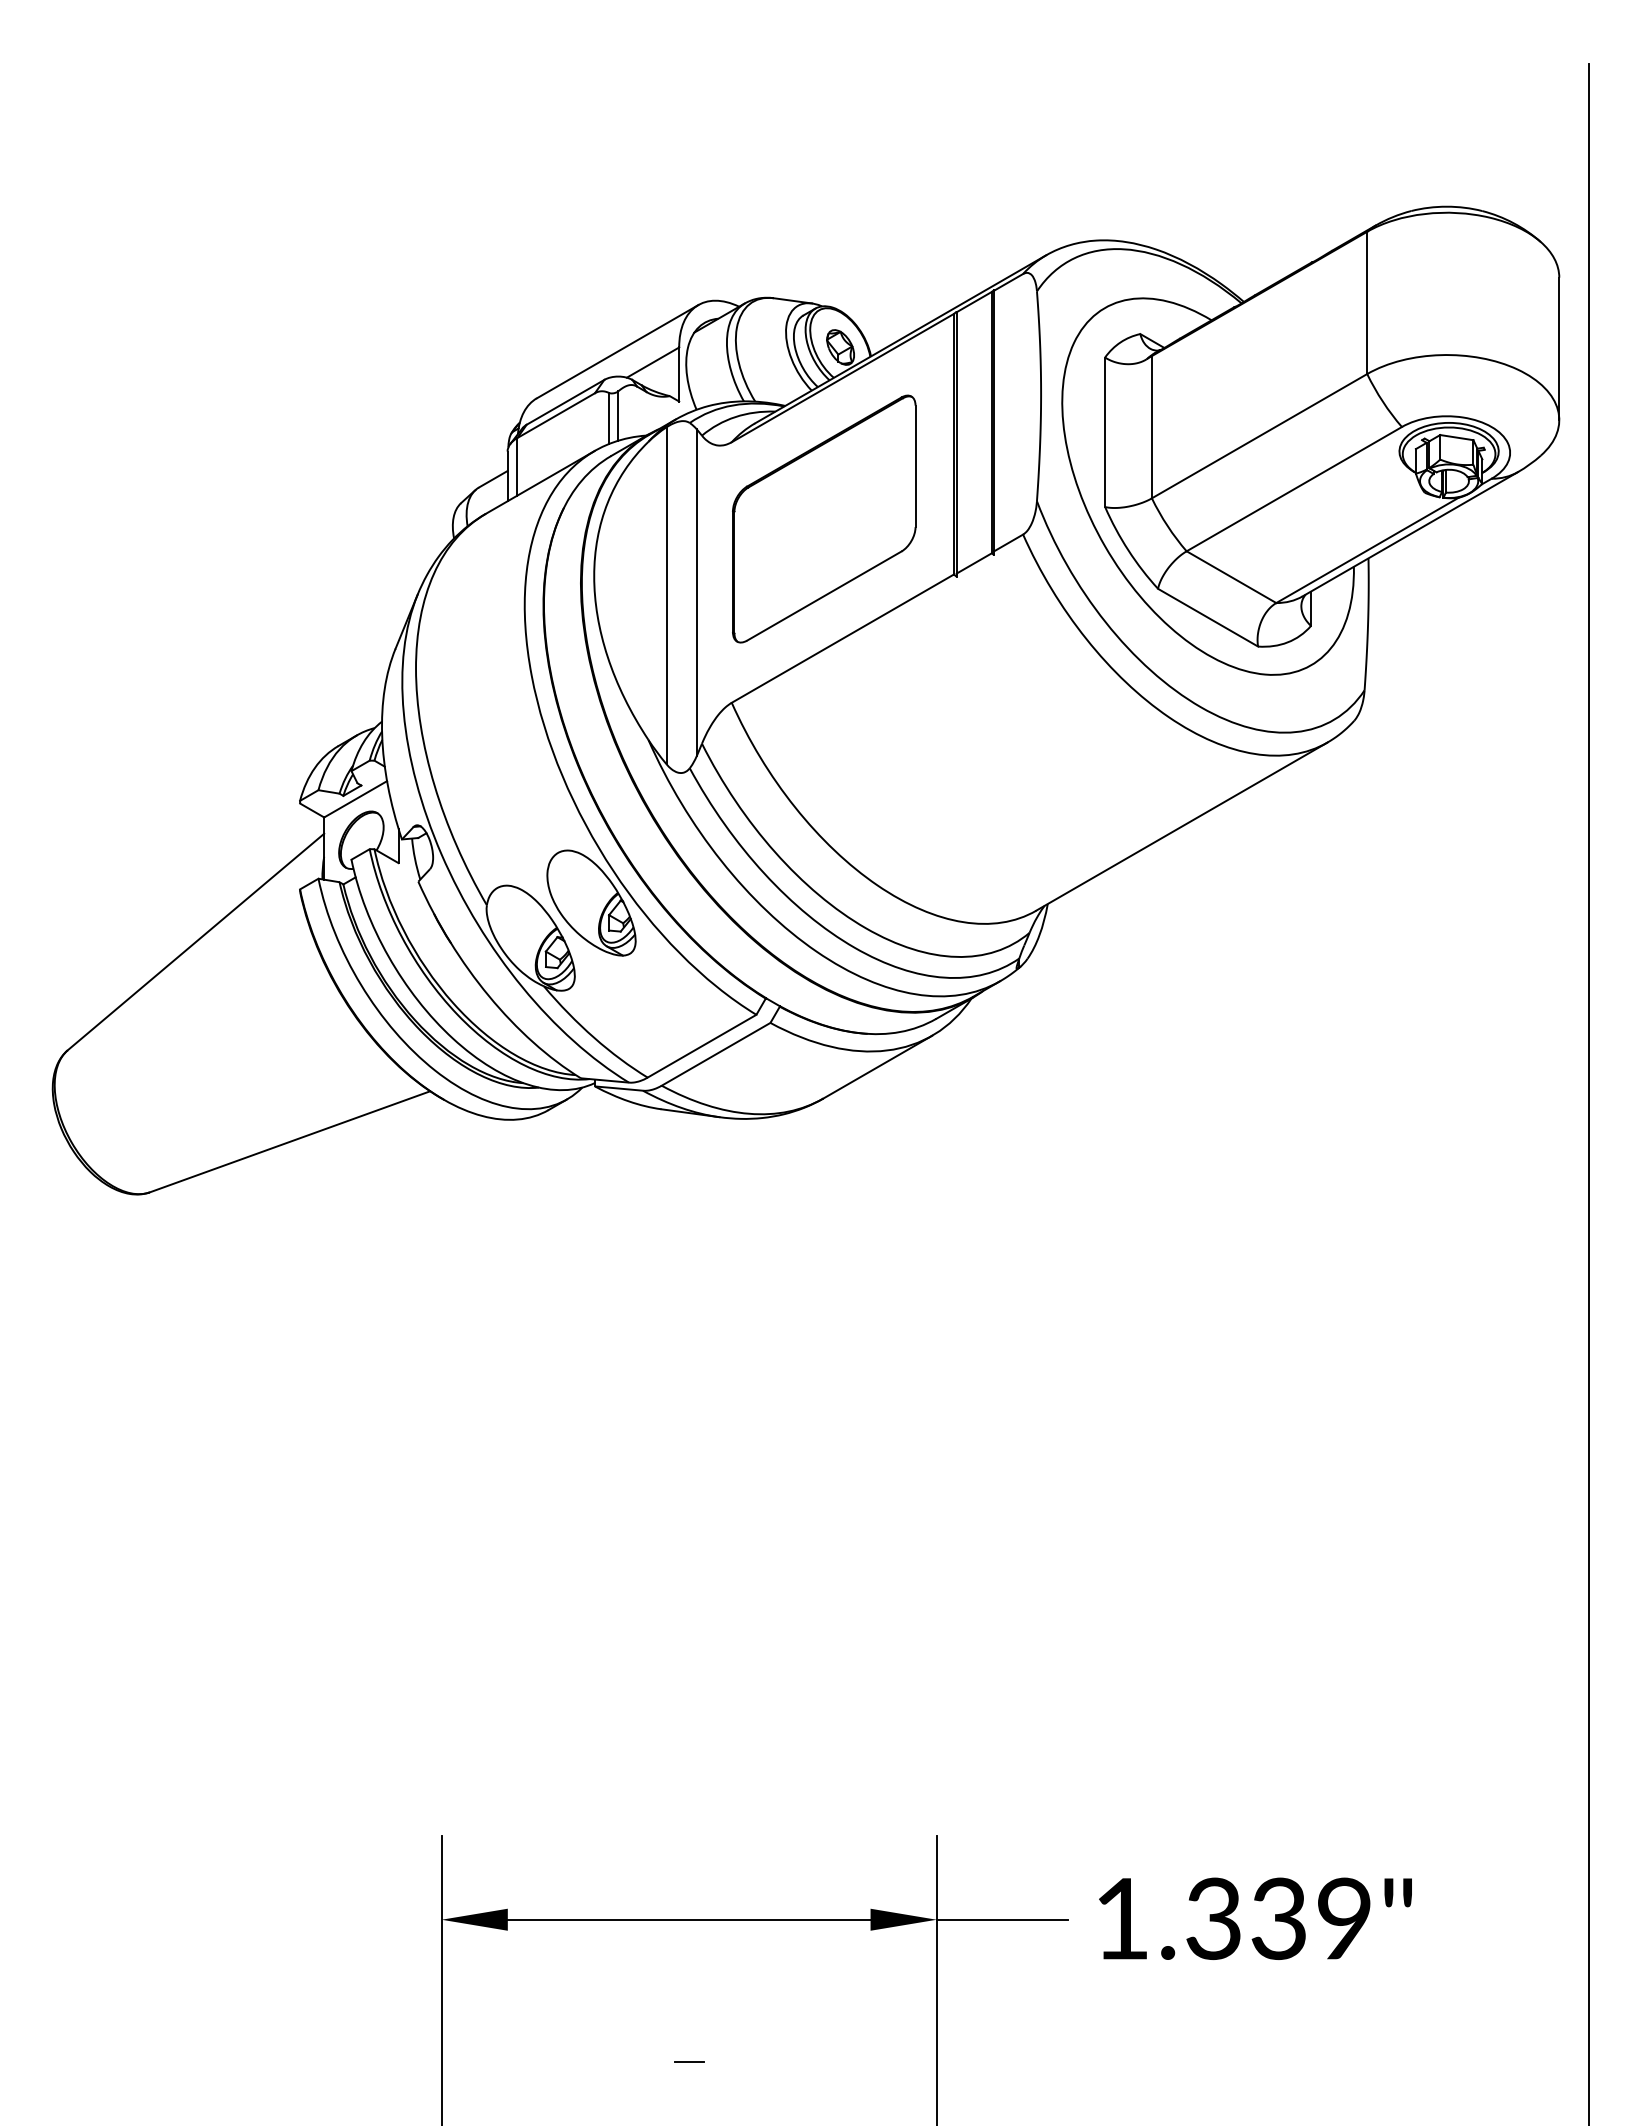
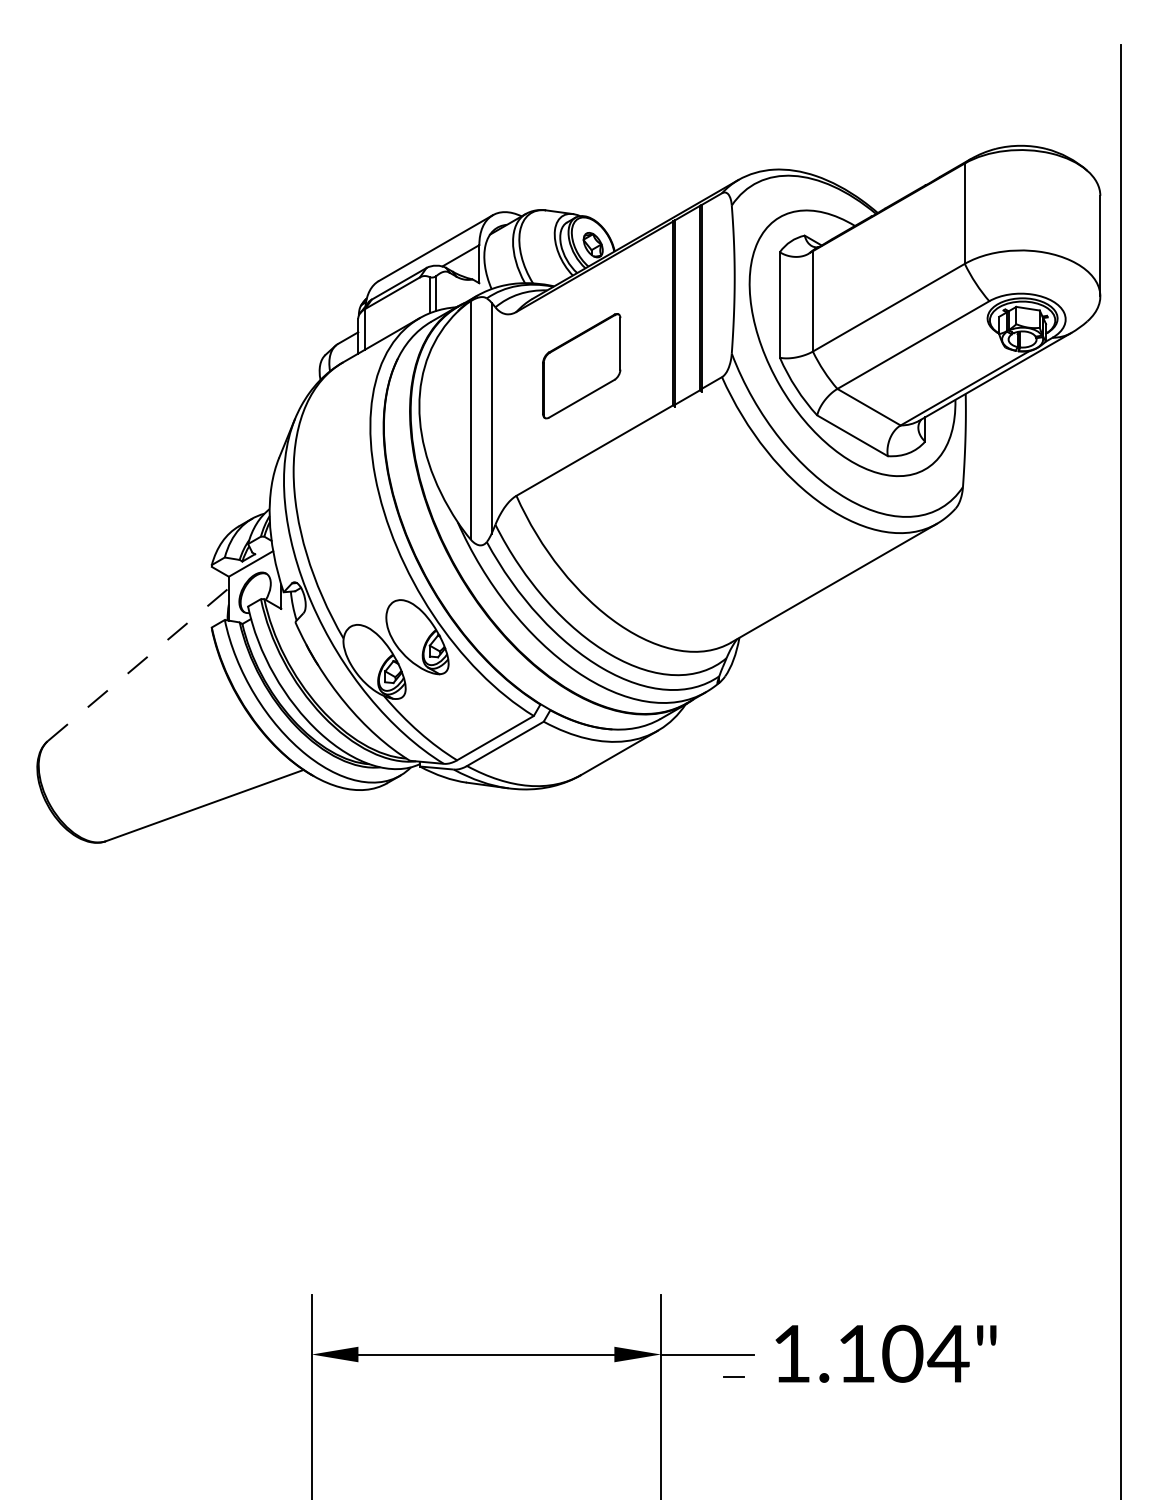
part: (824, 518) -> (581, 365), size x0.6
line: (196, 942) -> (138, 664), solid -> dashed
text: (1280, 1918) -> (903, 1353), 1.339" -> 1.104"
line: (689, 2061) -> (734, 1376), moved

